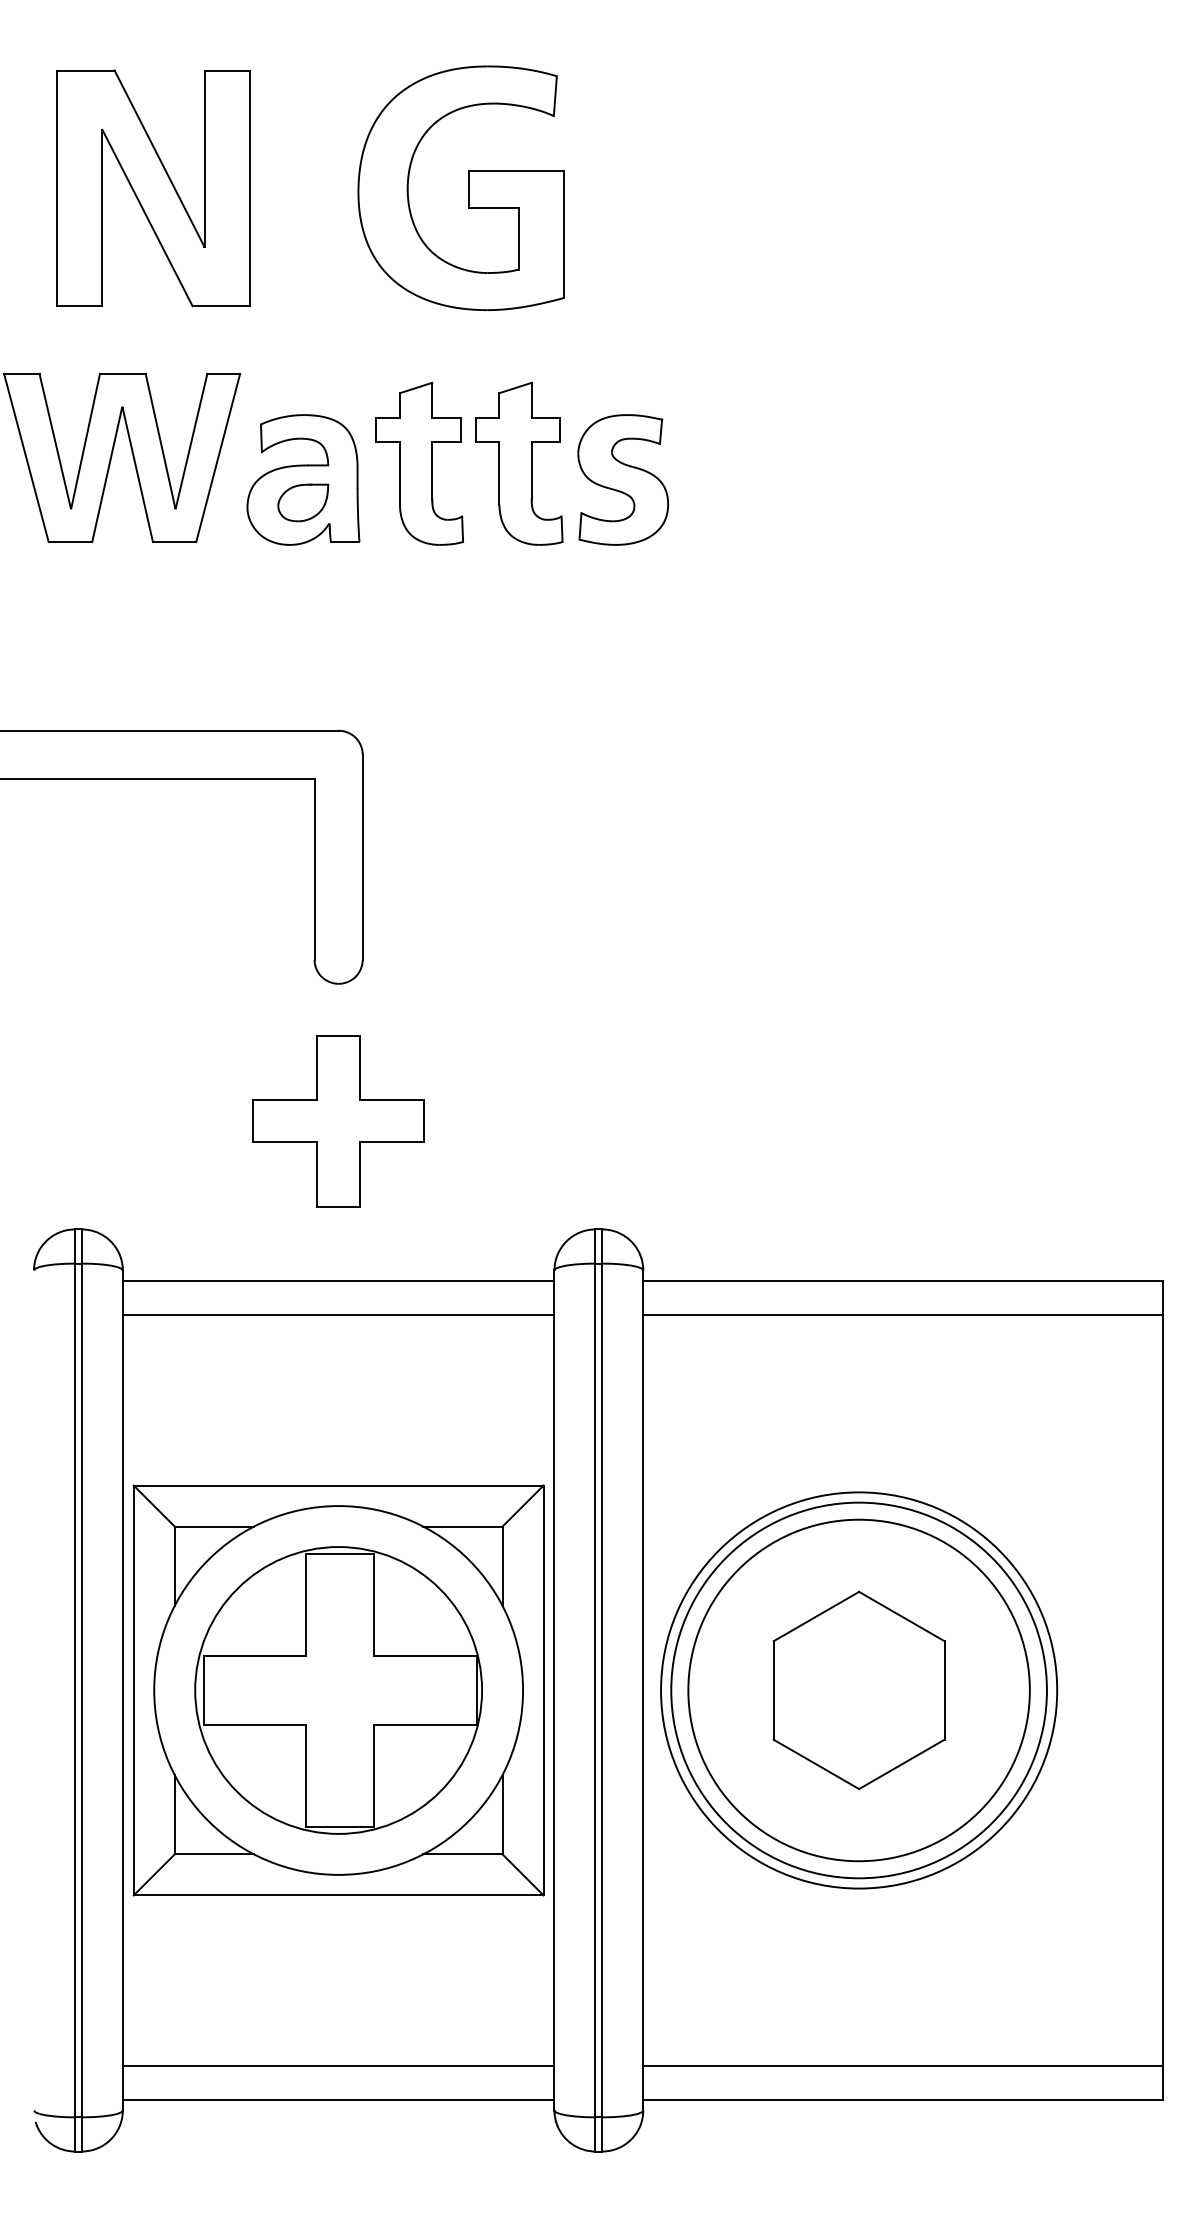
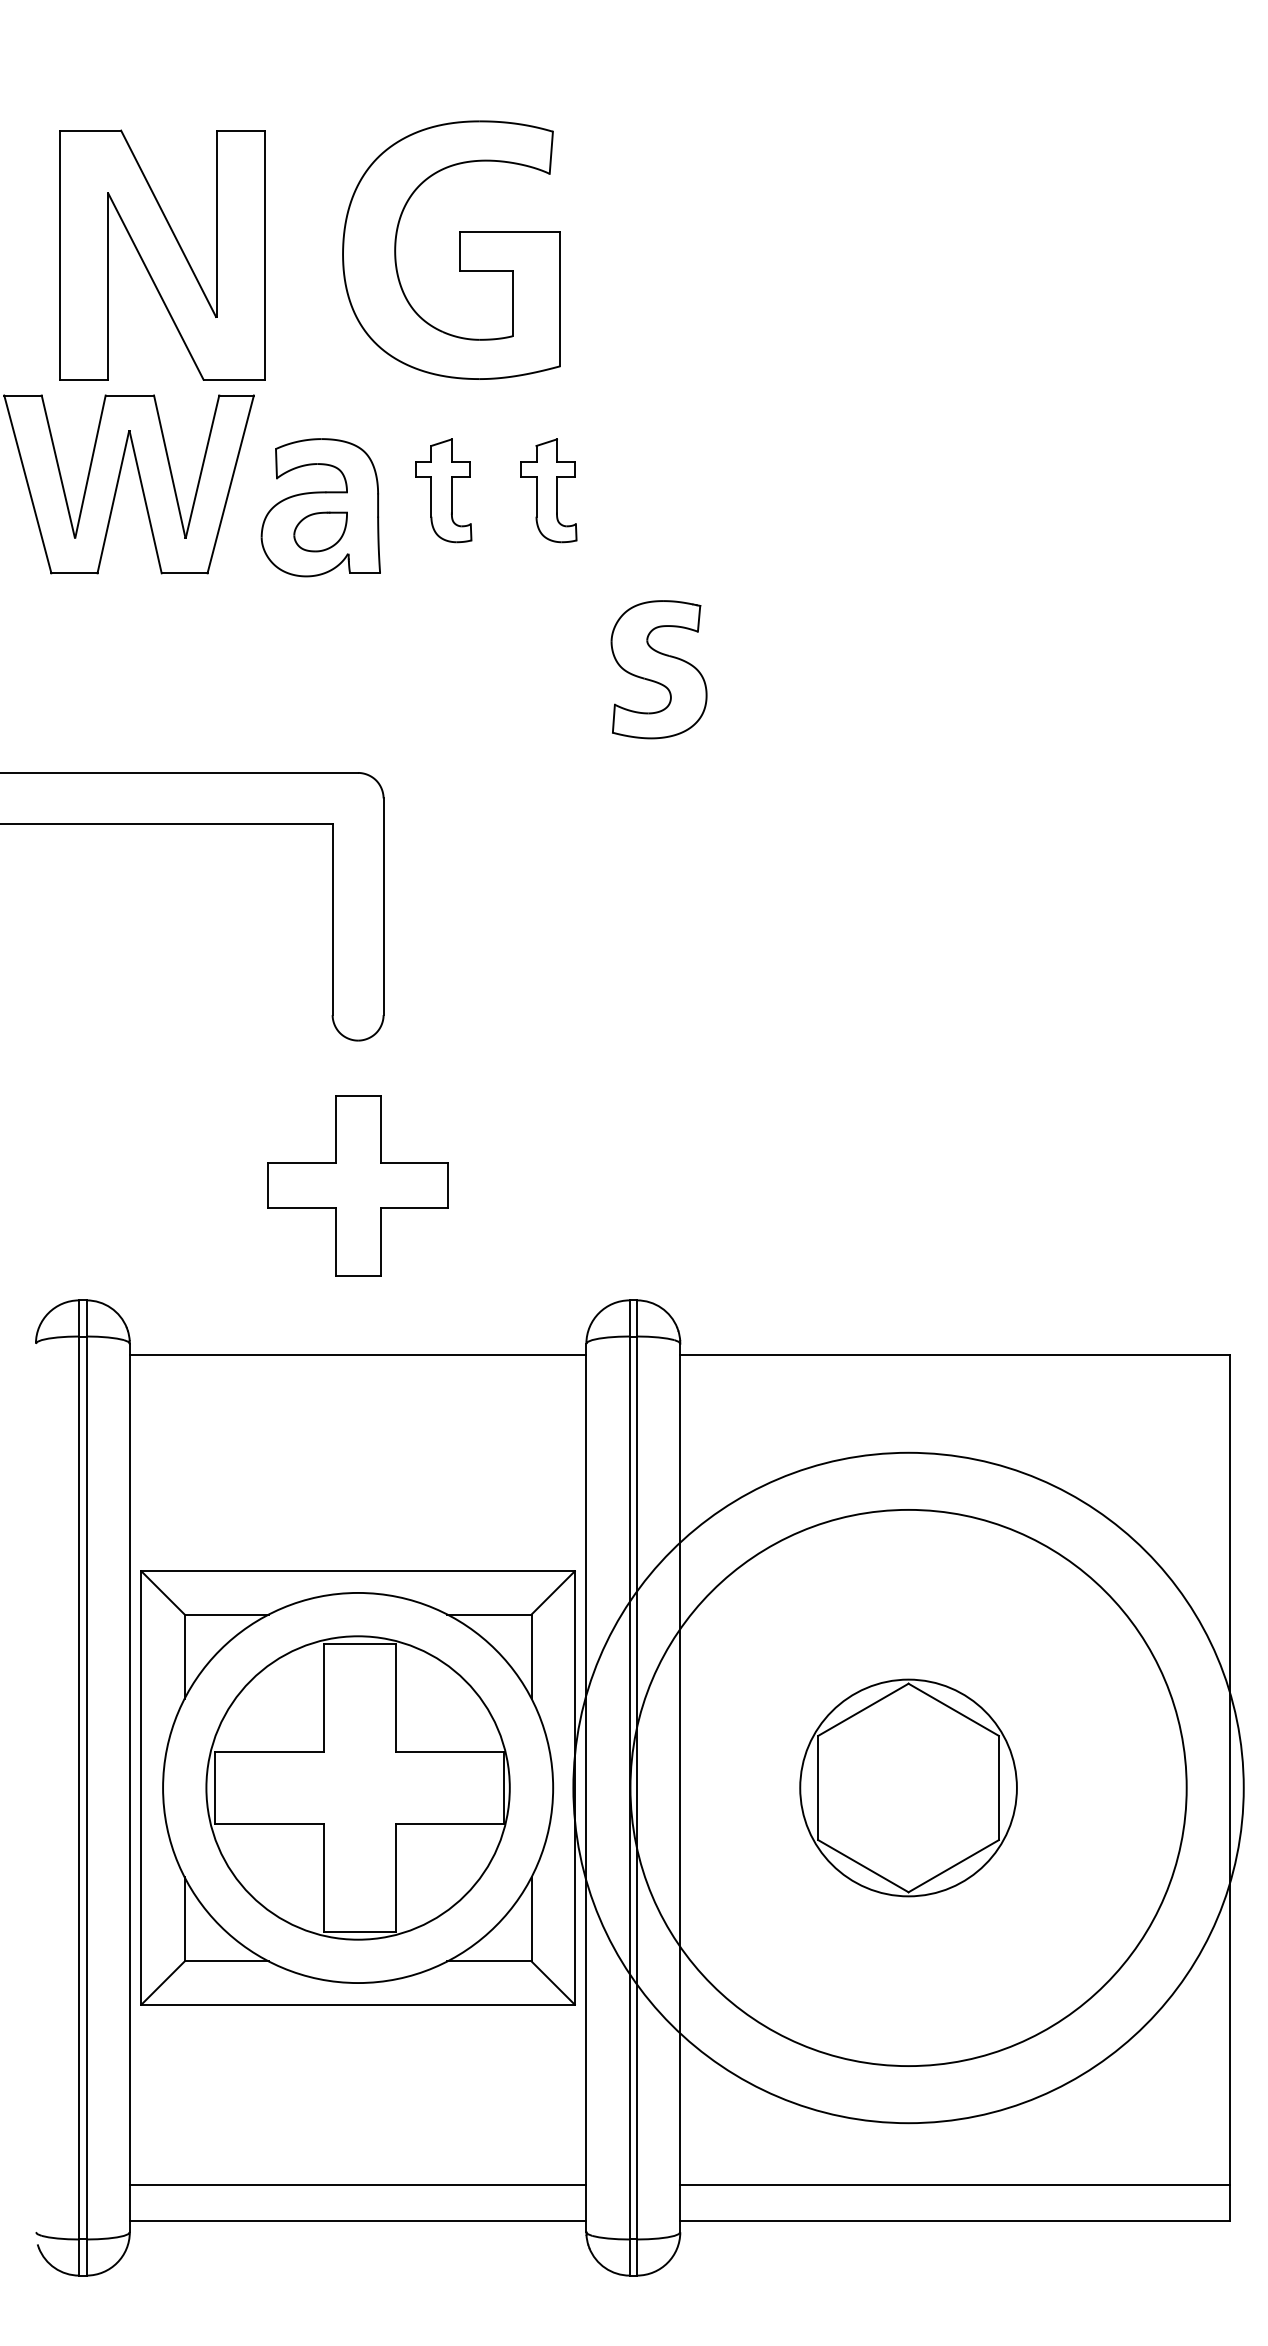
part: (153, 187) -> (162, 254), moved
part: (468, 187) -> (459, 249), moved
part: (419, 463) -> (443, 490), size x0.6
part: (518, 463) -> (548, 490), size x0.6
part: (622, 479) -> (658, 669), moved
line: (338, 1314) -> (357, 1390), removed
line: (903, 1314) -> (955, 1390), removed
circle: (859, 1690) -> (908, 1787), size x0.6
circle: (859, 1690) -> (908, 1787), size x1.4
circle: (859, 1690) -> (908, 1787), size x1.6

